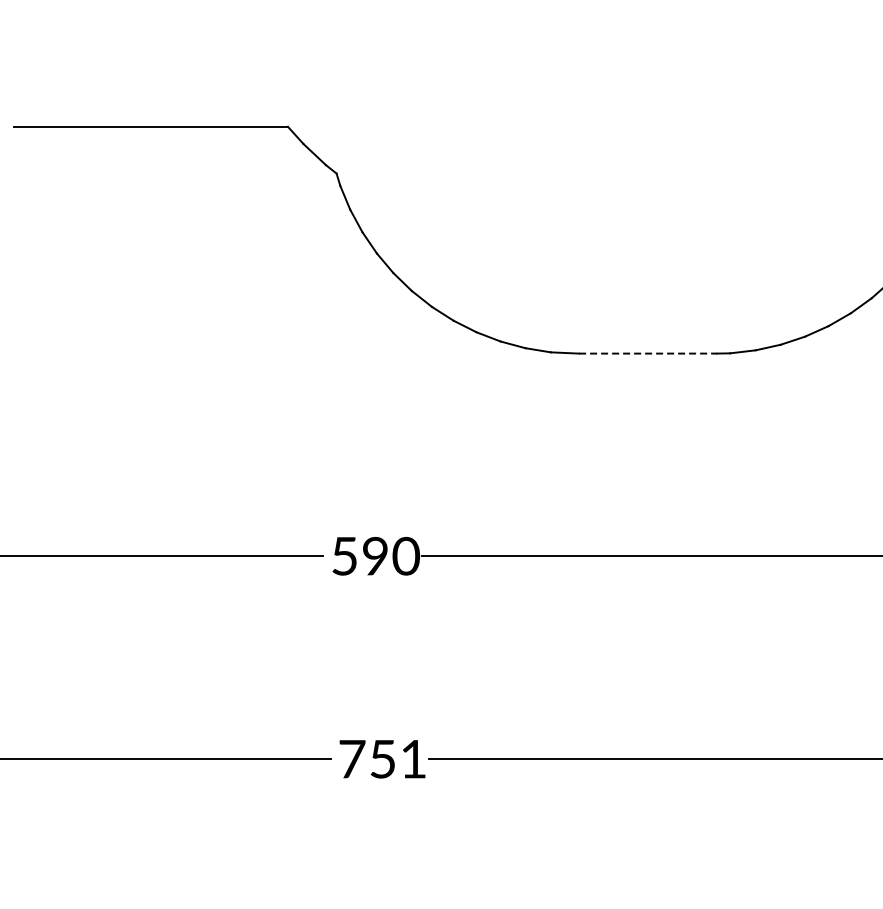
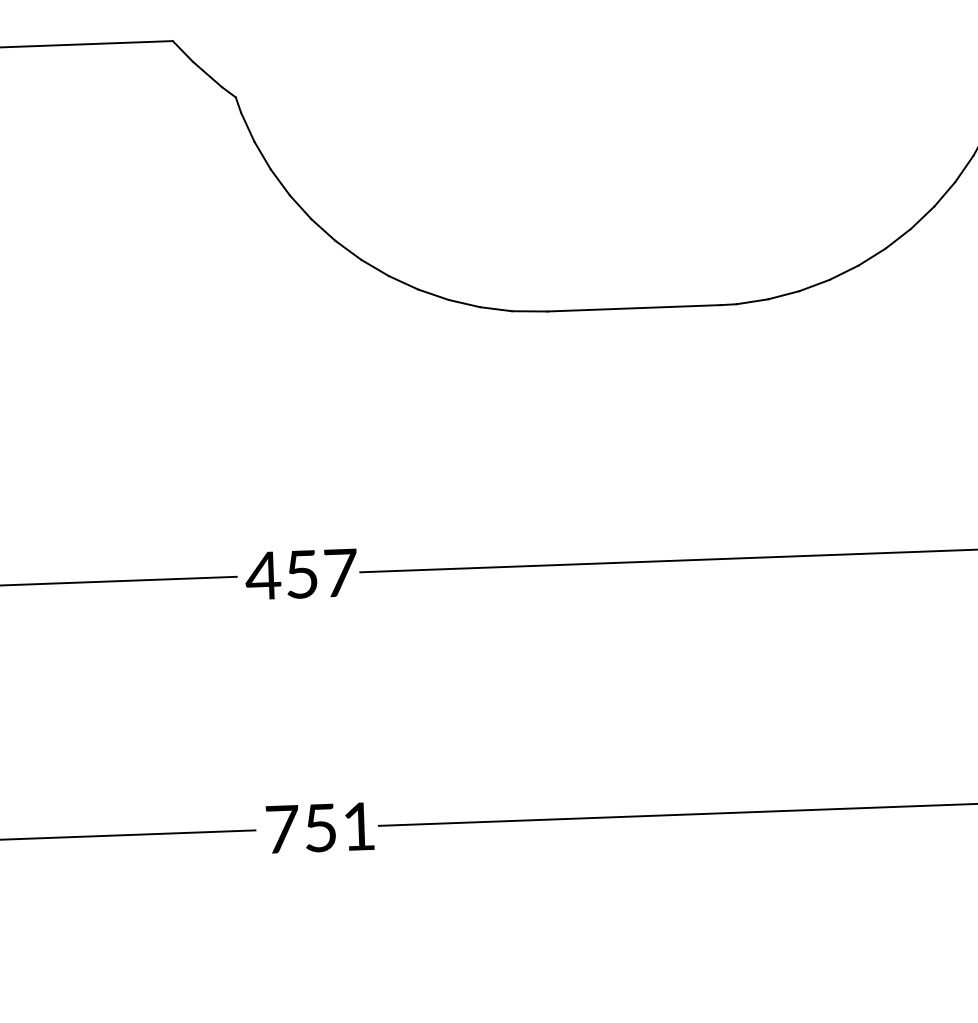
line: (648, 353) -> (634, 308), dashed -> solid
text: (375, 555) -> (302, 573), 590 -> 457

